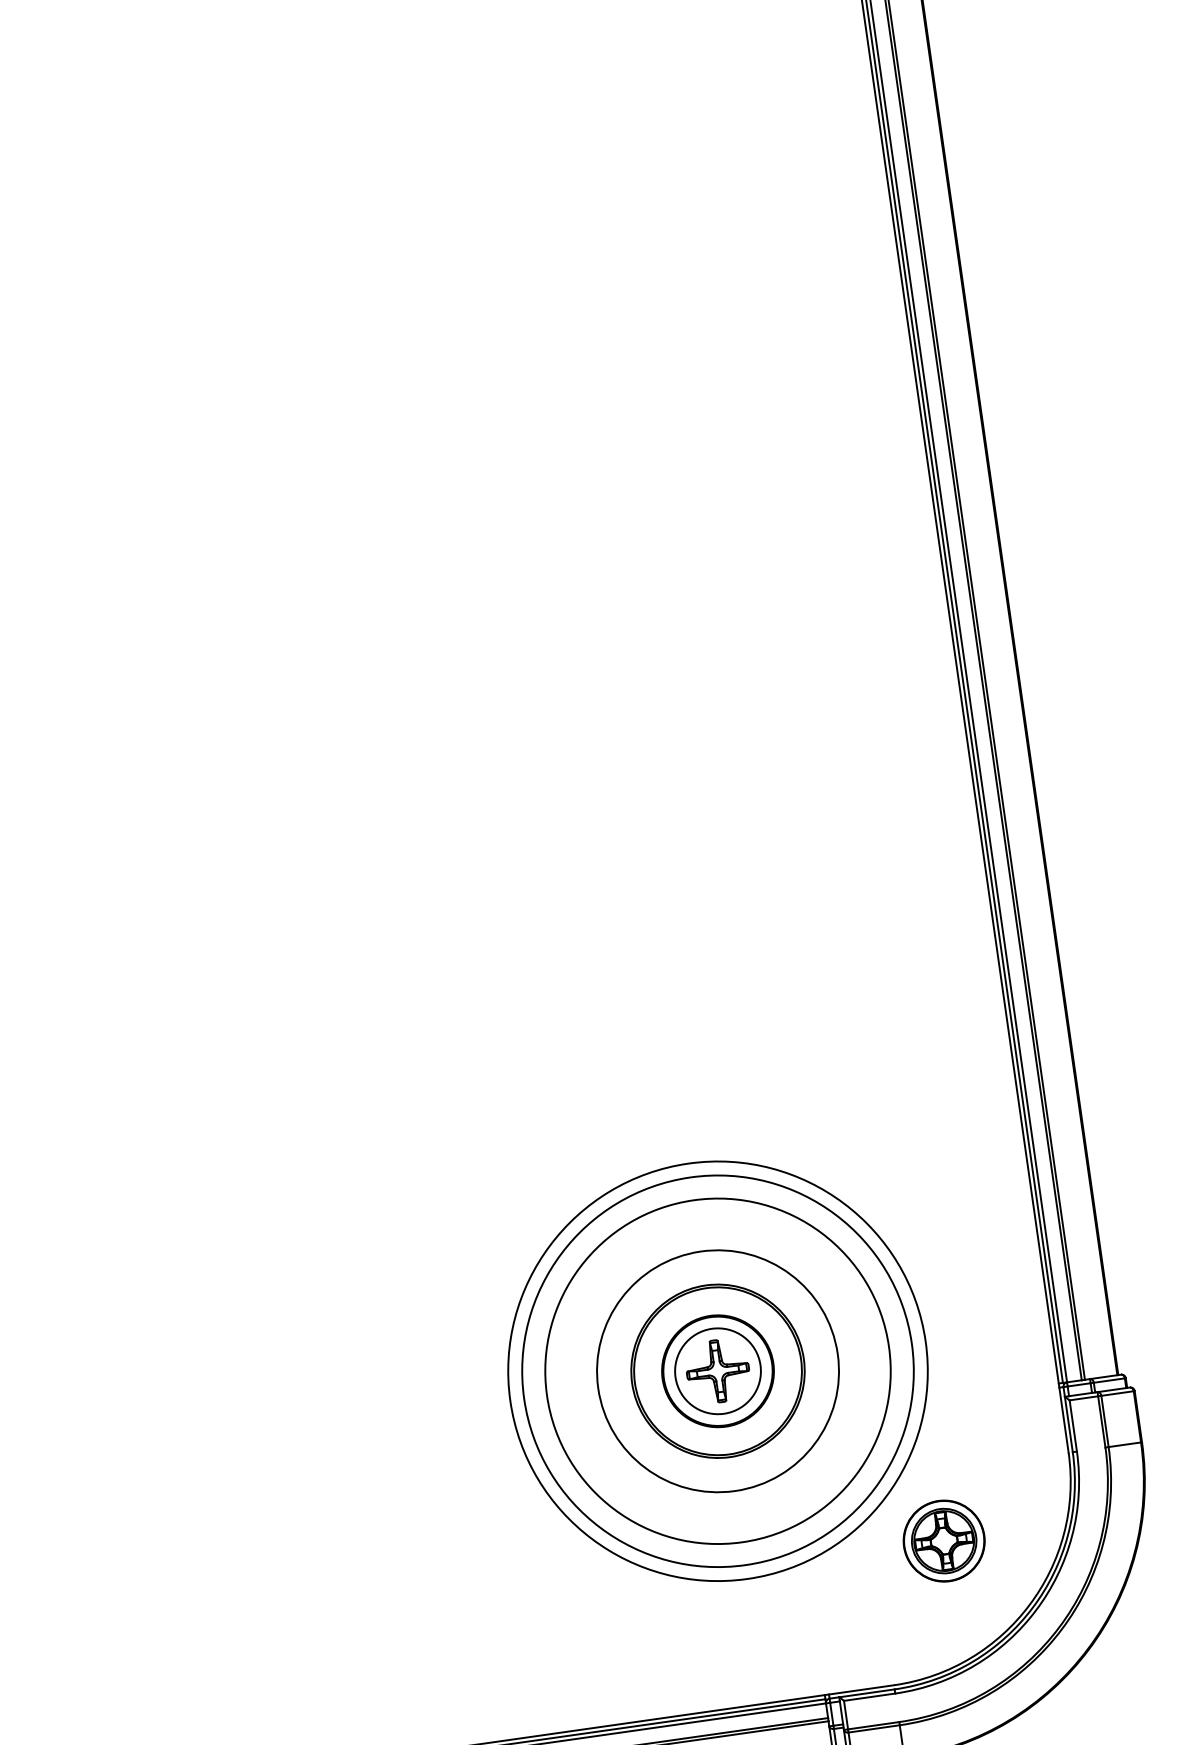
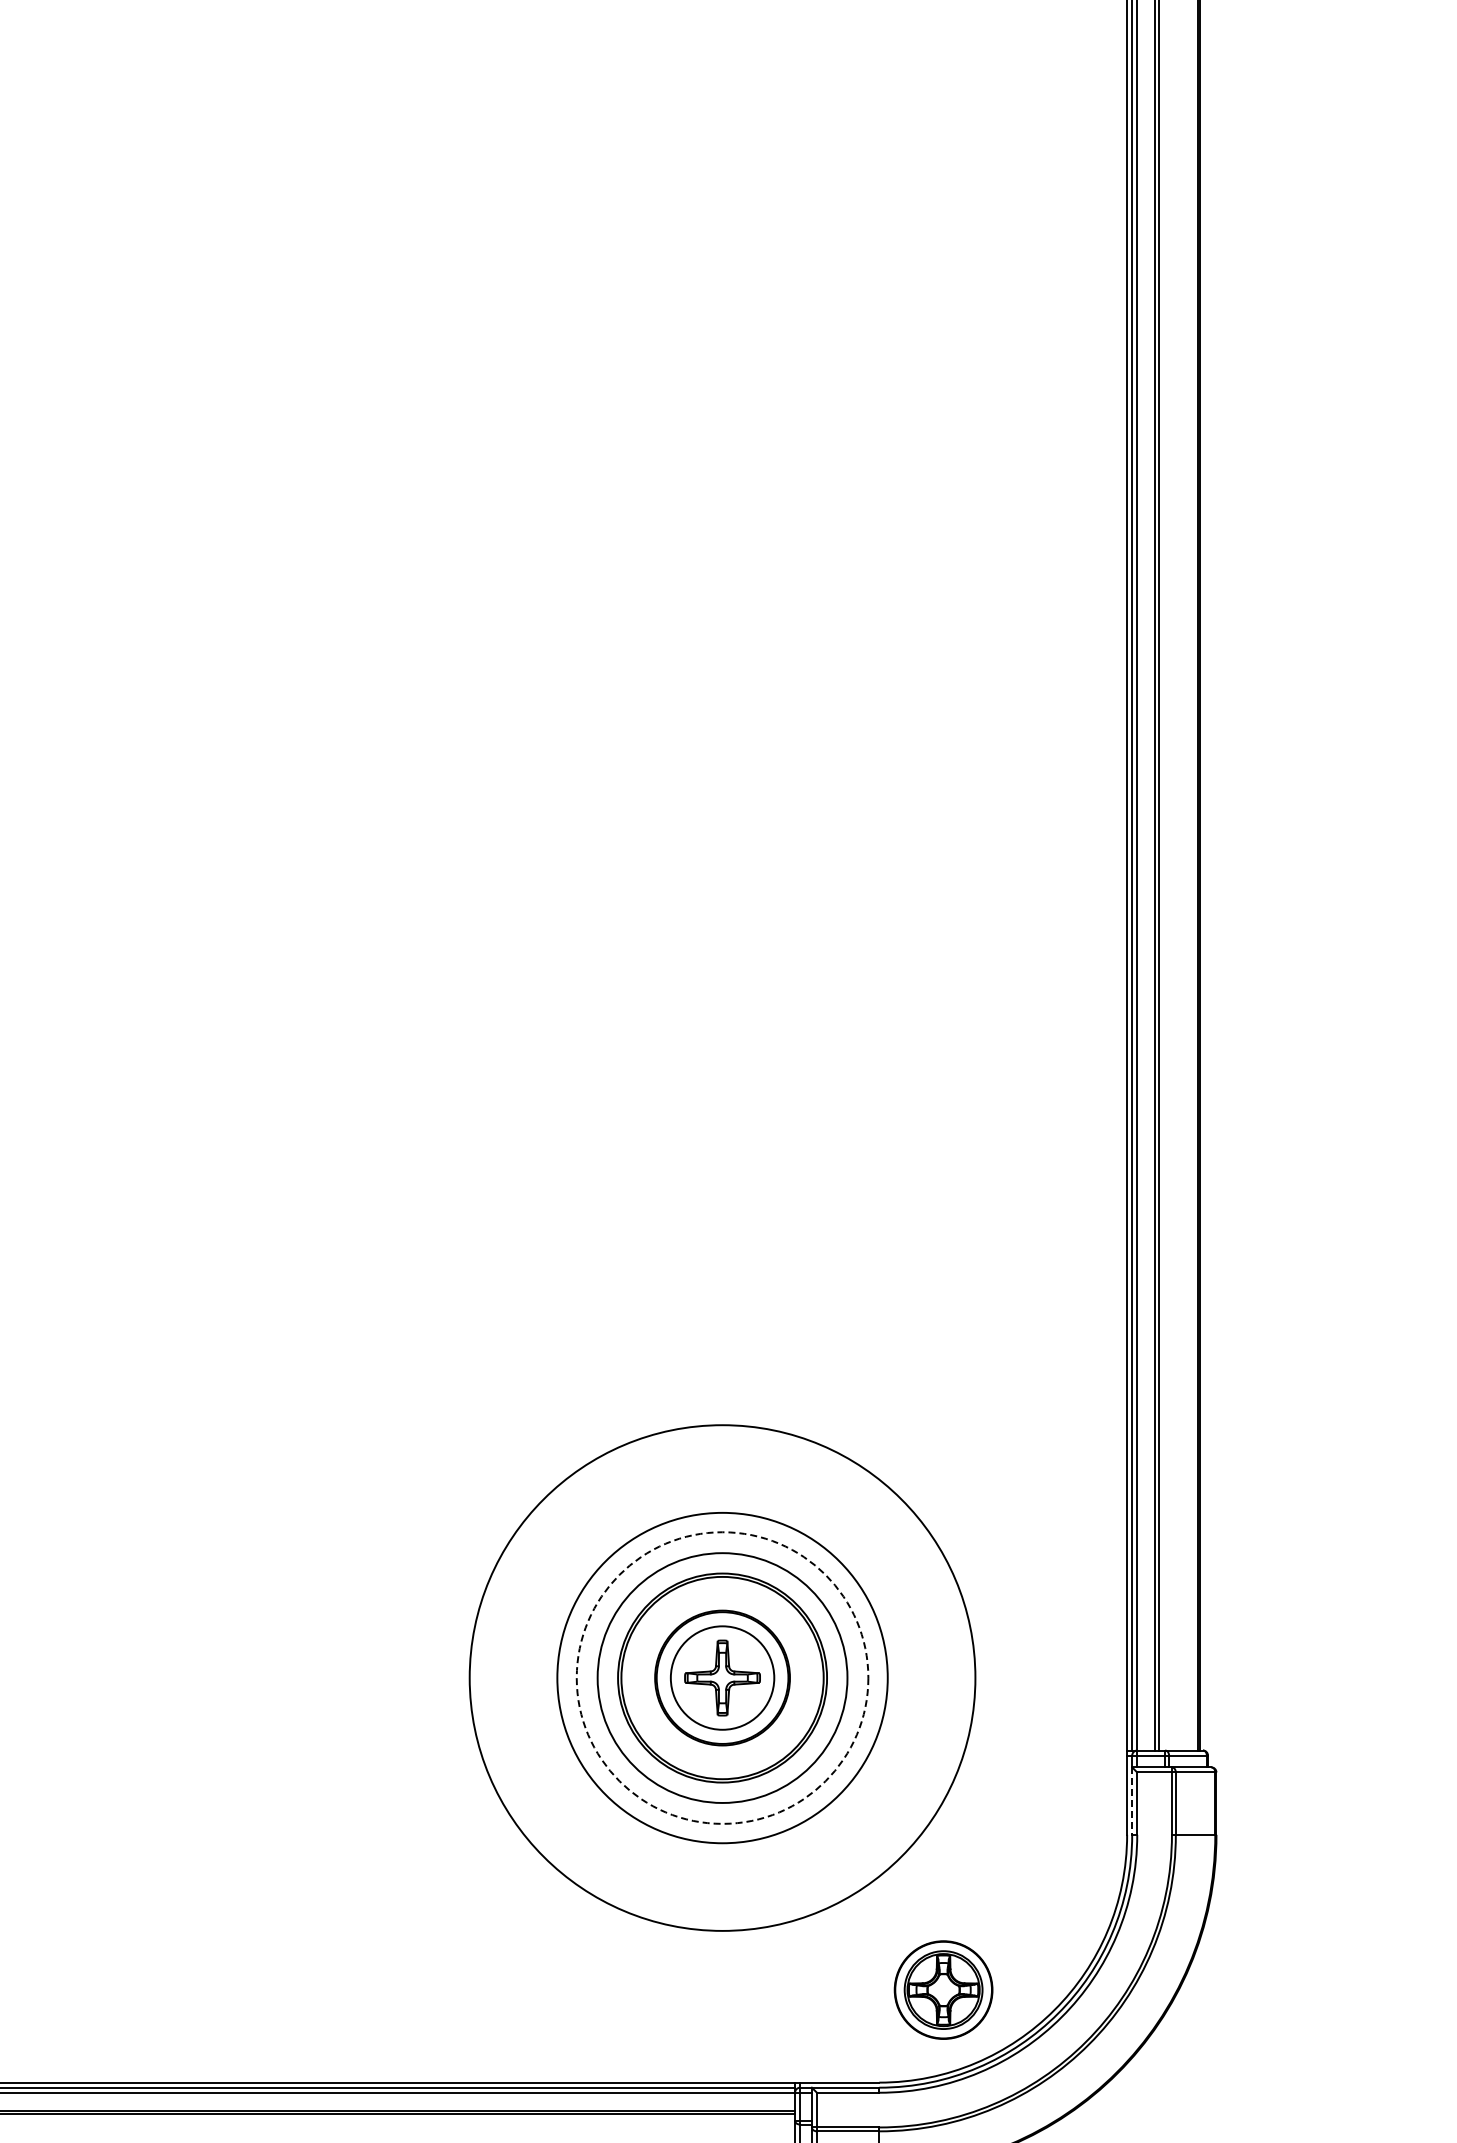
circle: (717, 1370) -> (722, 1677), size x0.6
circle: (717, 1370) -> (722, 1677), solid -> dashed
circle: (718, 1371) -> (722, 1678), size x0.7
line: (1069, 1424) -> (1132, 1801), solid -> dashed
part: (944, 1540) -> (943, 1989), moved

